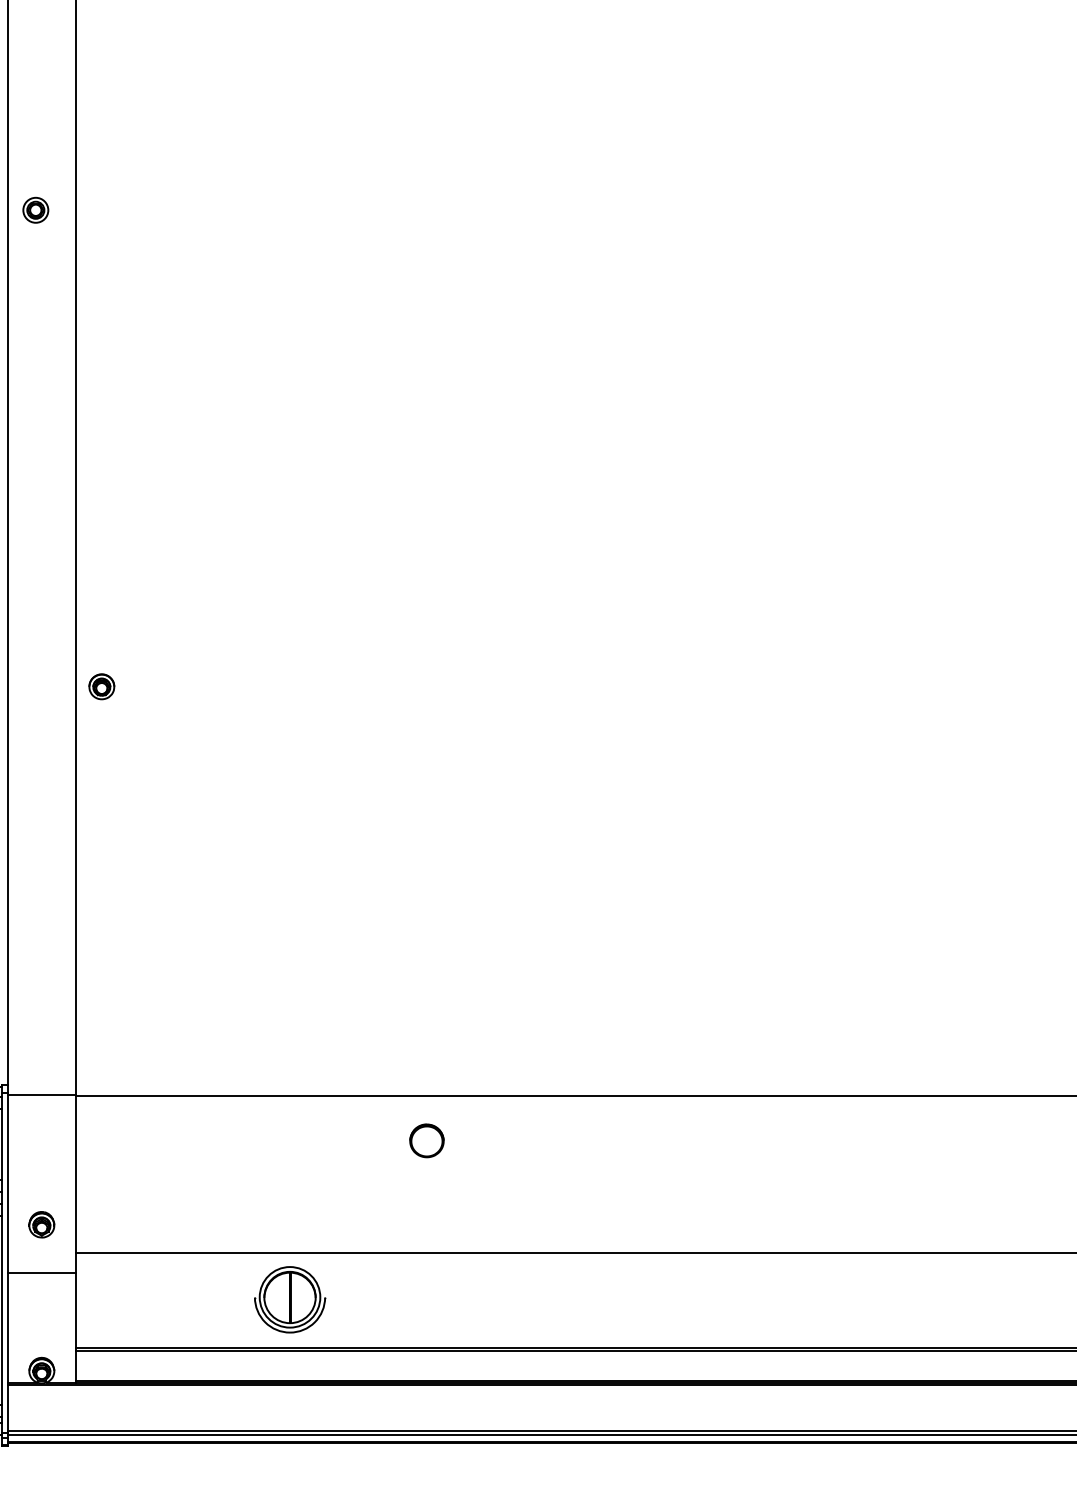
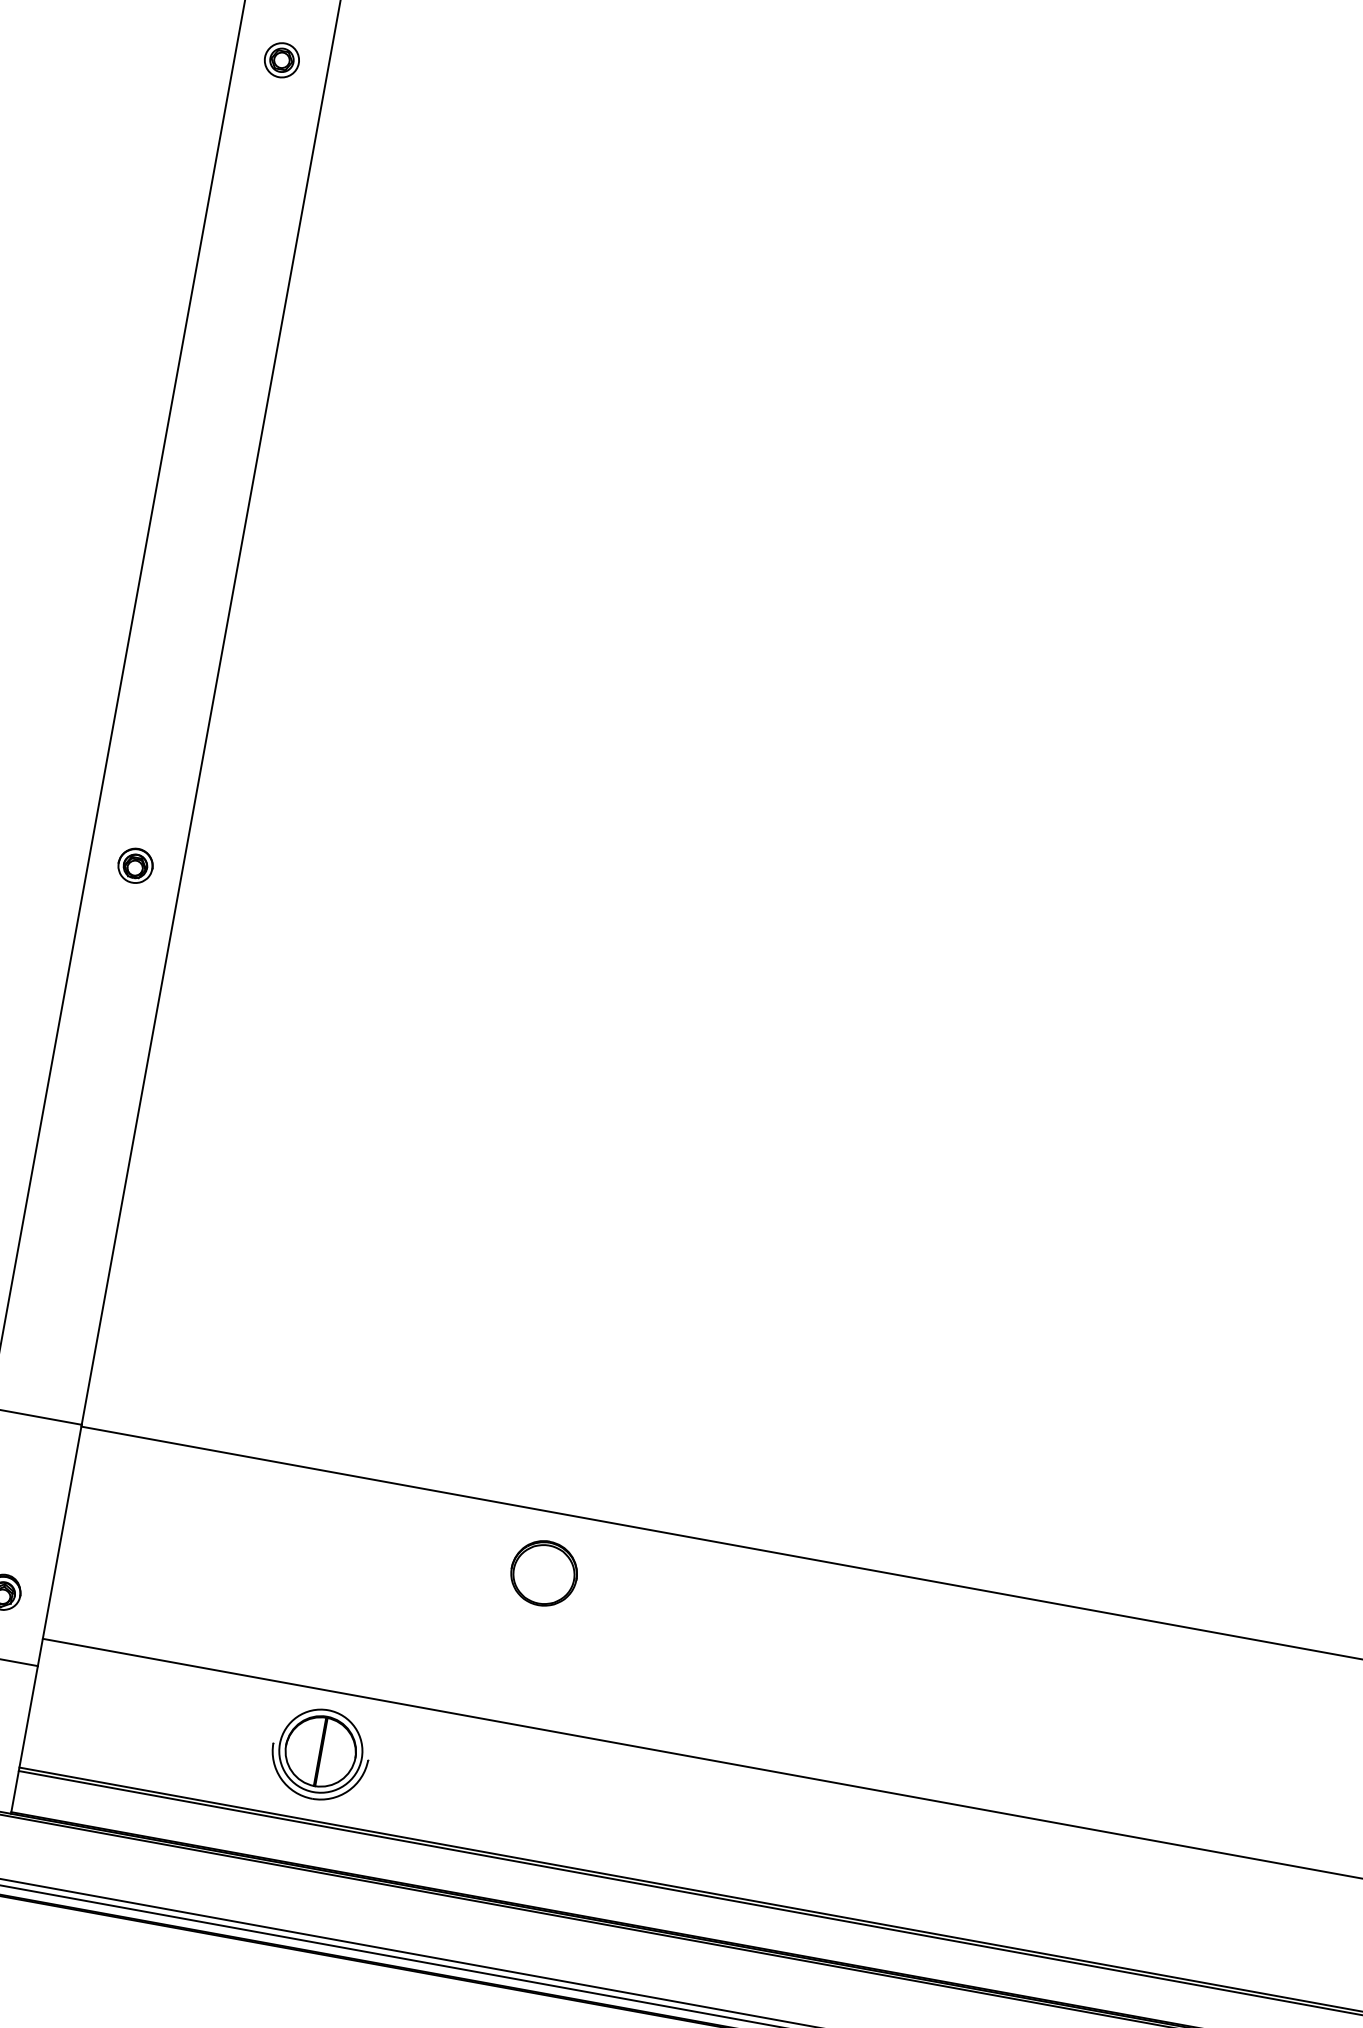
part: (35, 209) -> (281, 59), moved
part: (101, 686) -> (135, 865), moved
part: (426, 1140) -> (543, 1572), size x1.43

